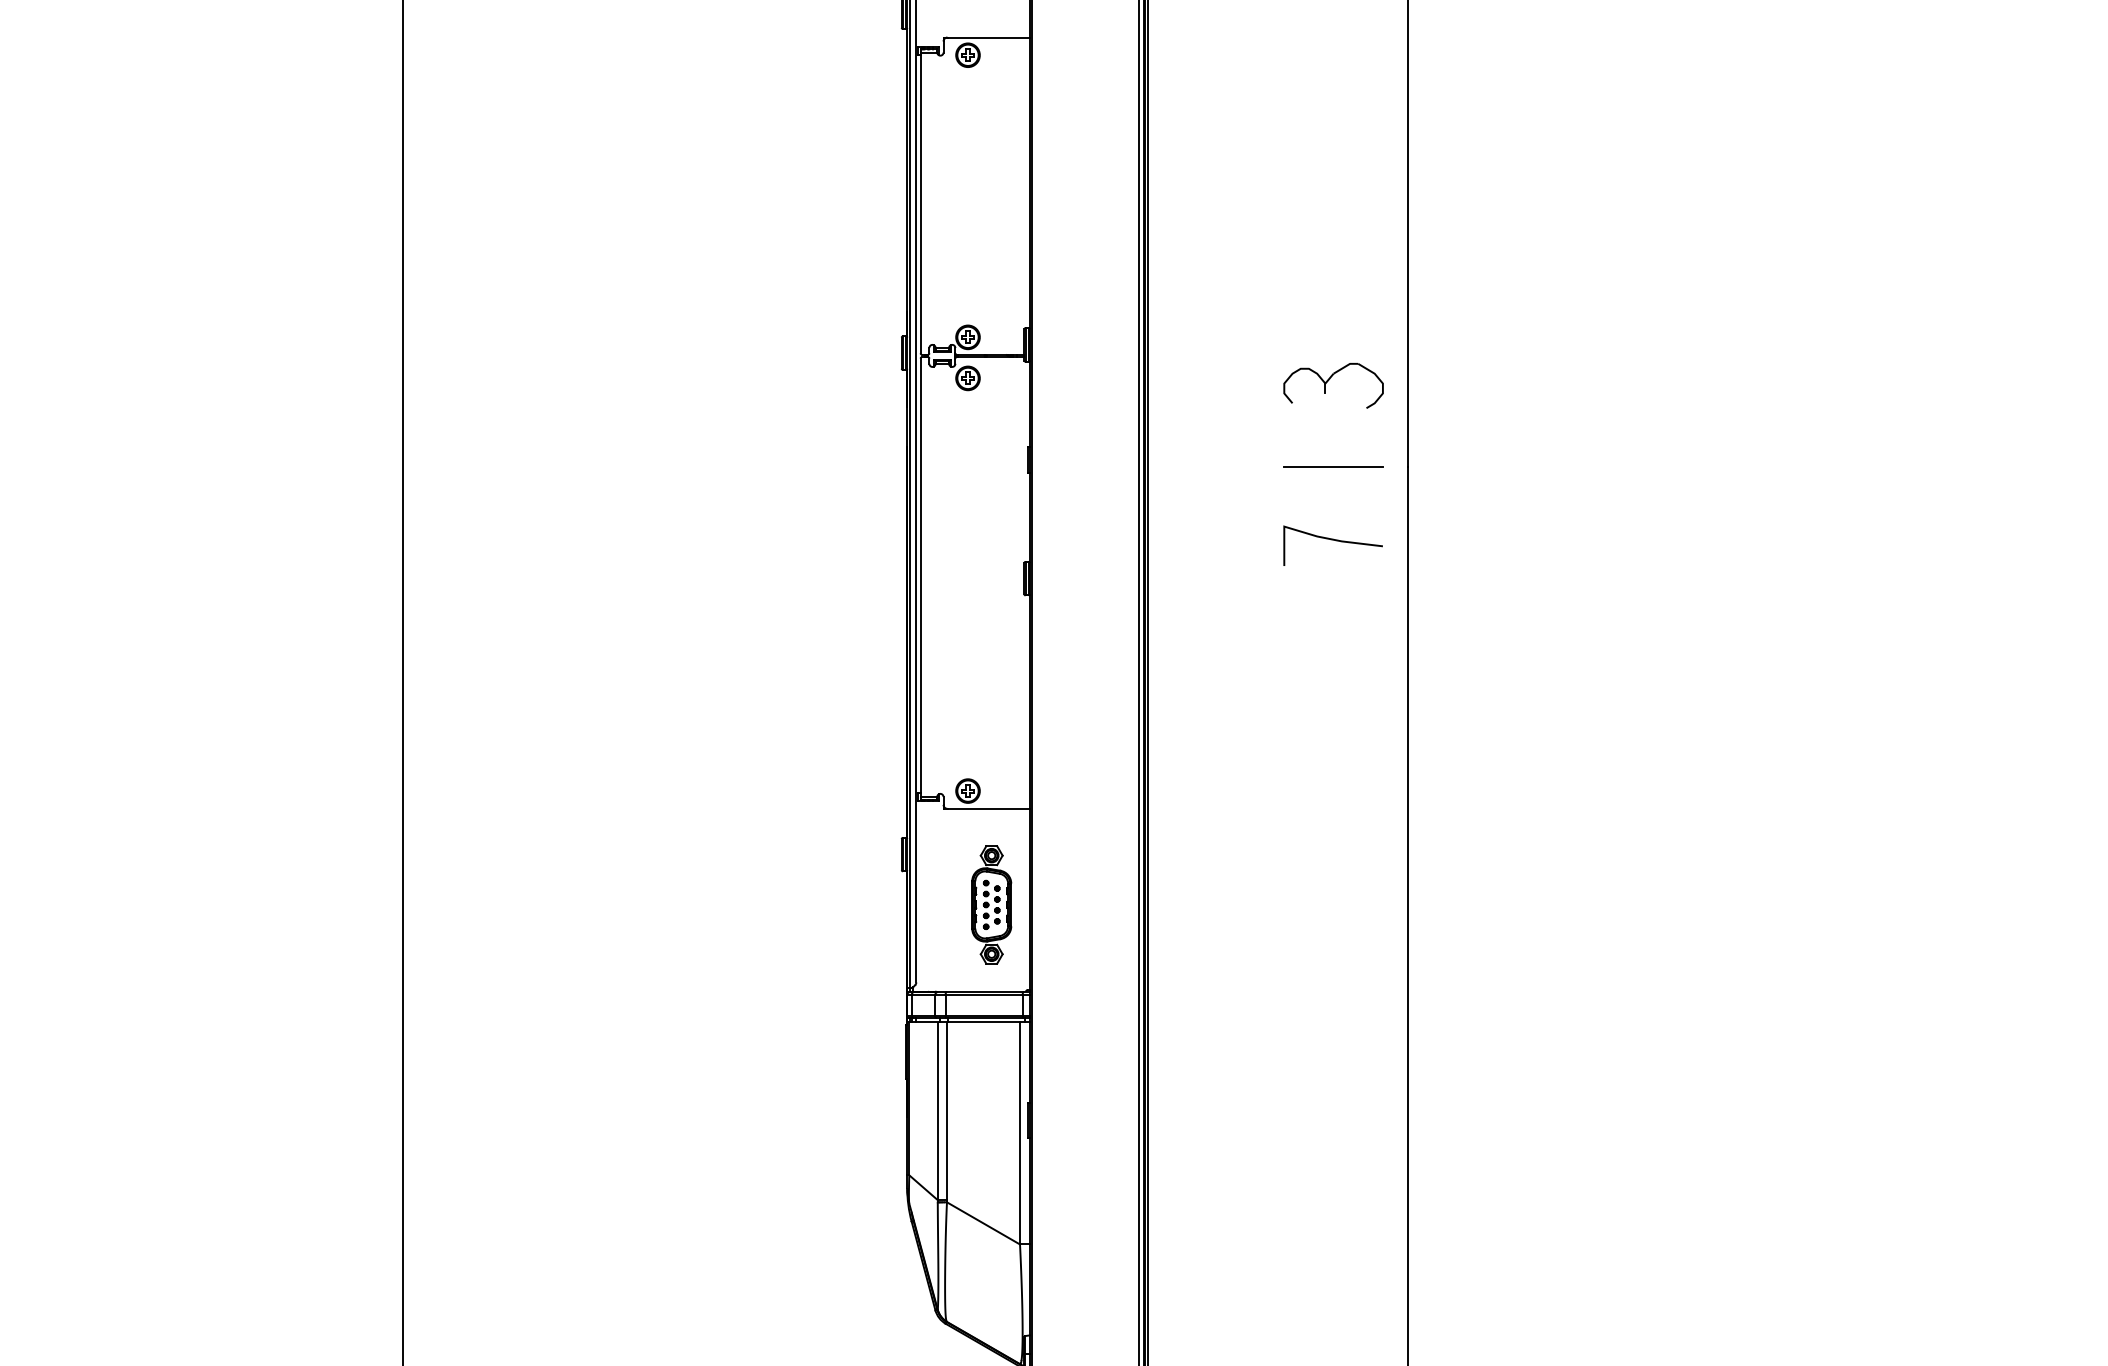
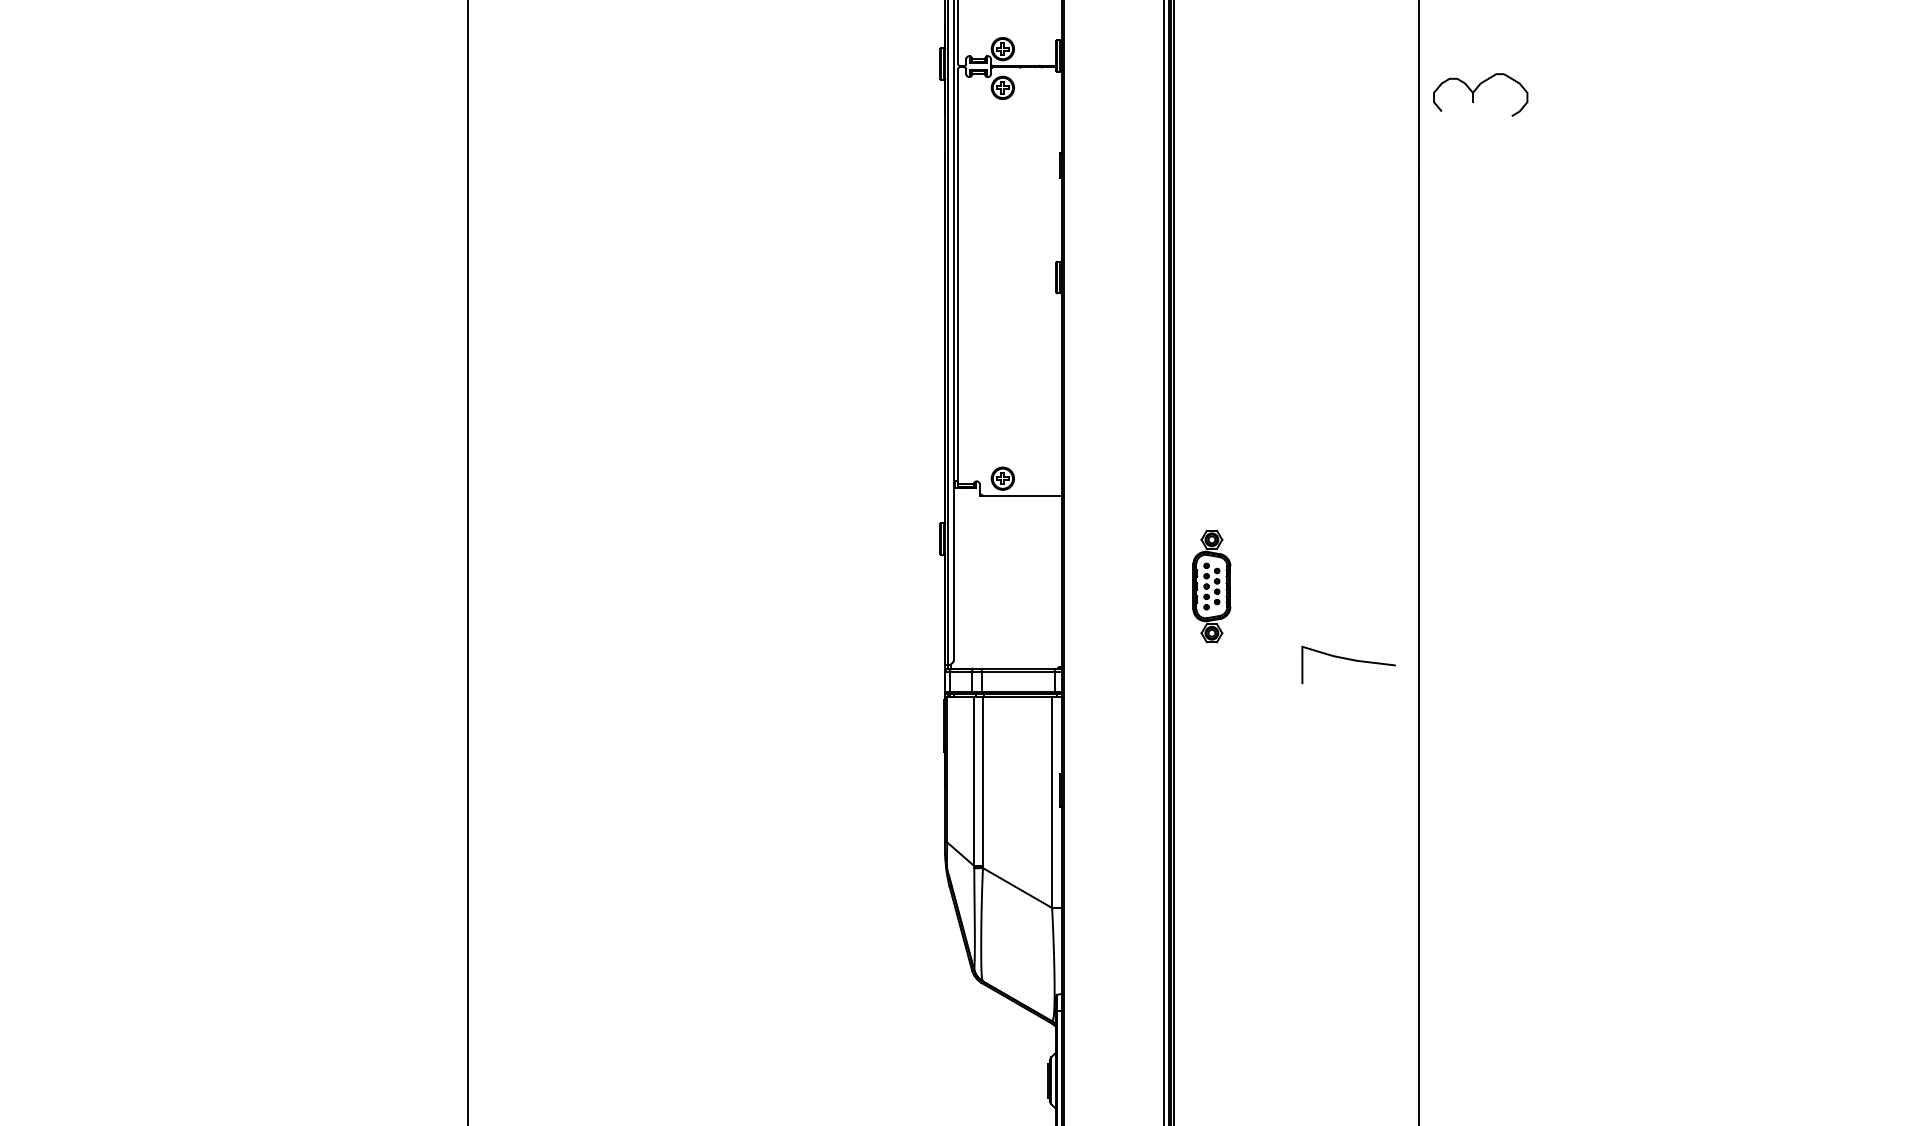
part: (1329, 380) -> (1476, 89), moved
line: (1333, 467) -> (1348, 172), removed
curve: (1332, 540) -> (1348, 659), moved
part: (991, 904) -> (1211, 586), moved

